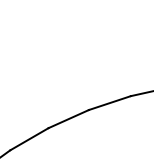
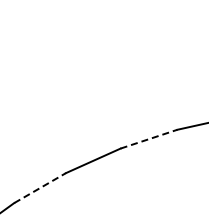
line: (110, 103) -> (149, 139), solid -> dashed
line: (29, 139) -> (40, 188), solid -> dashed

